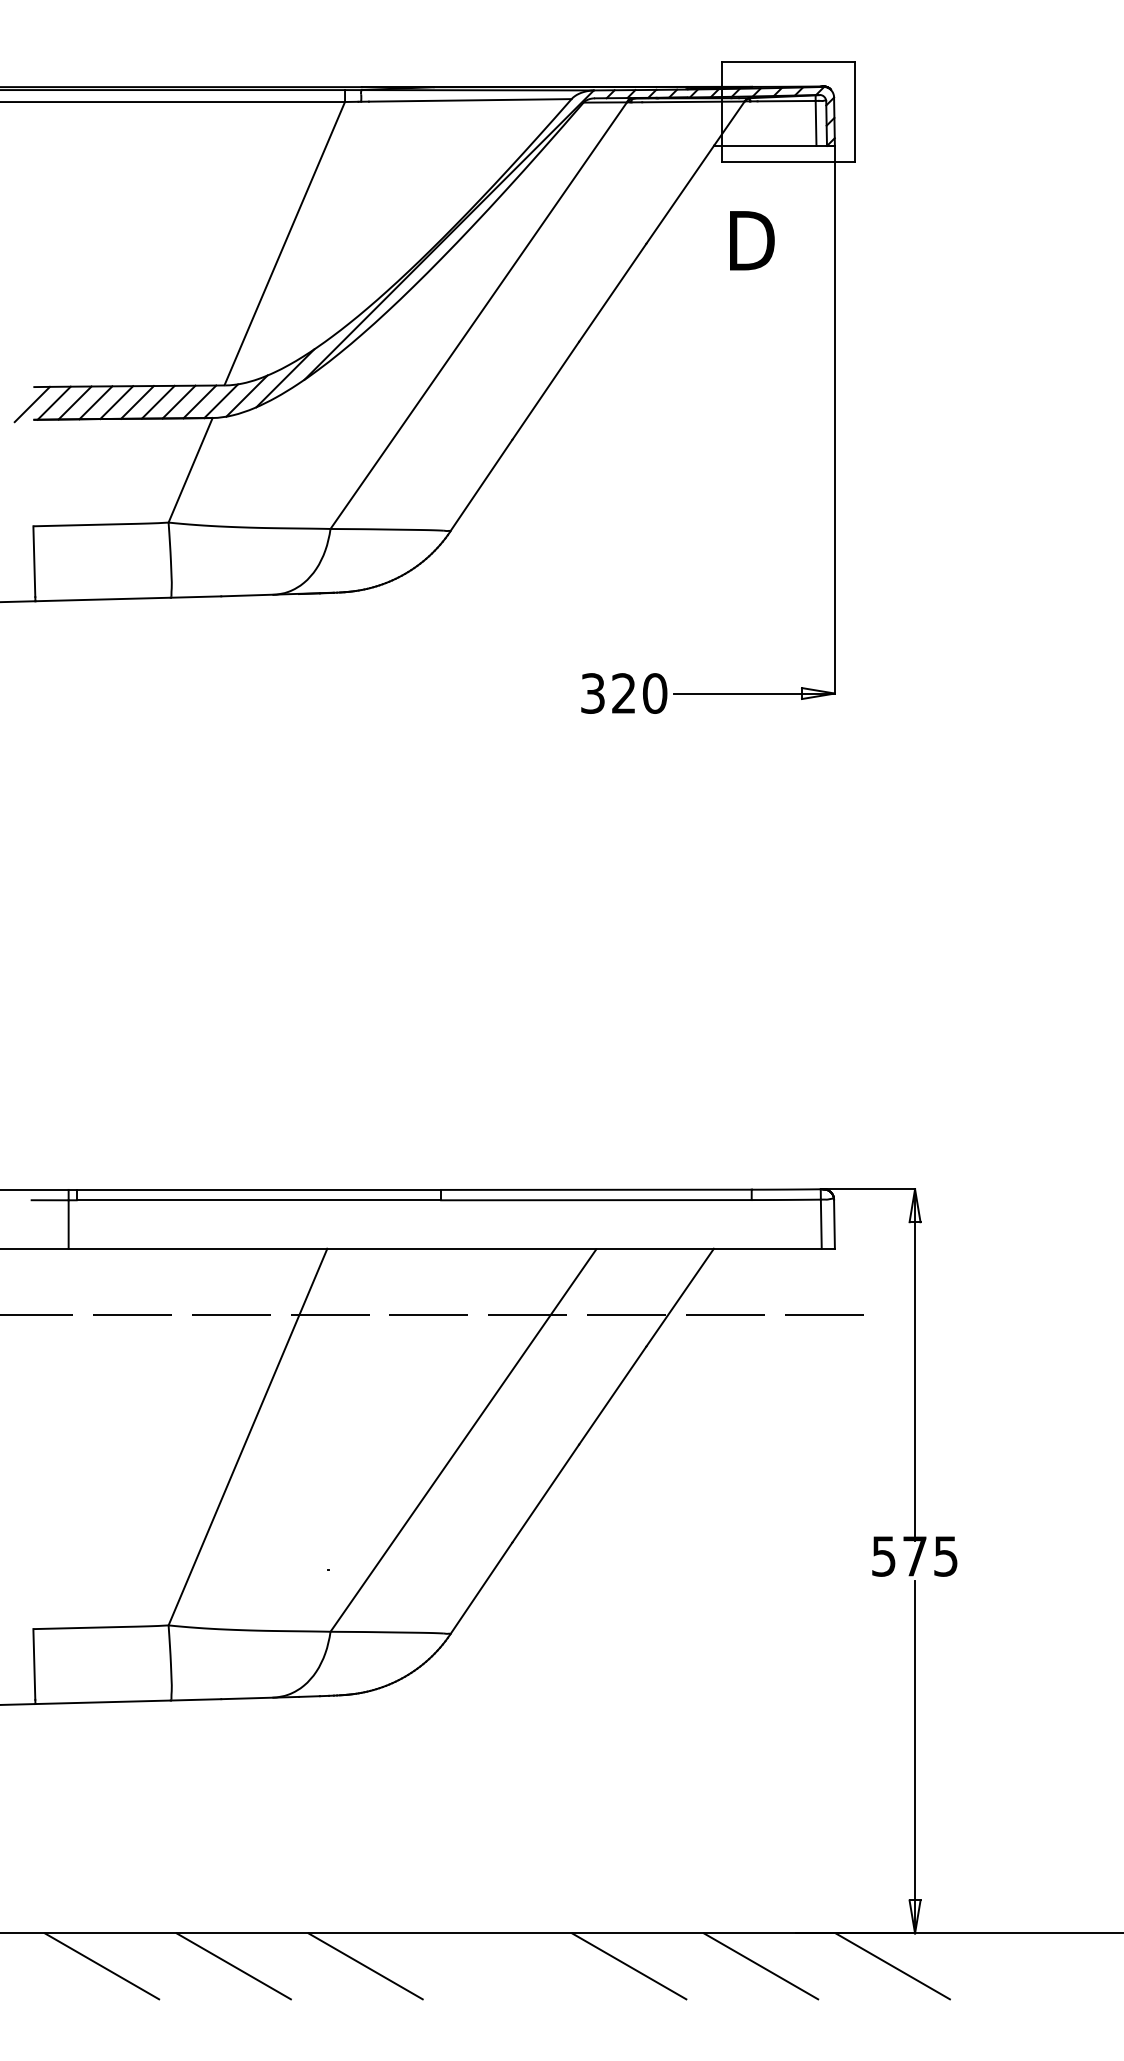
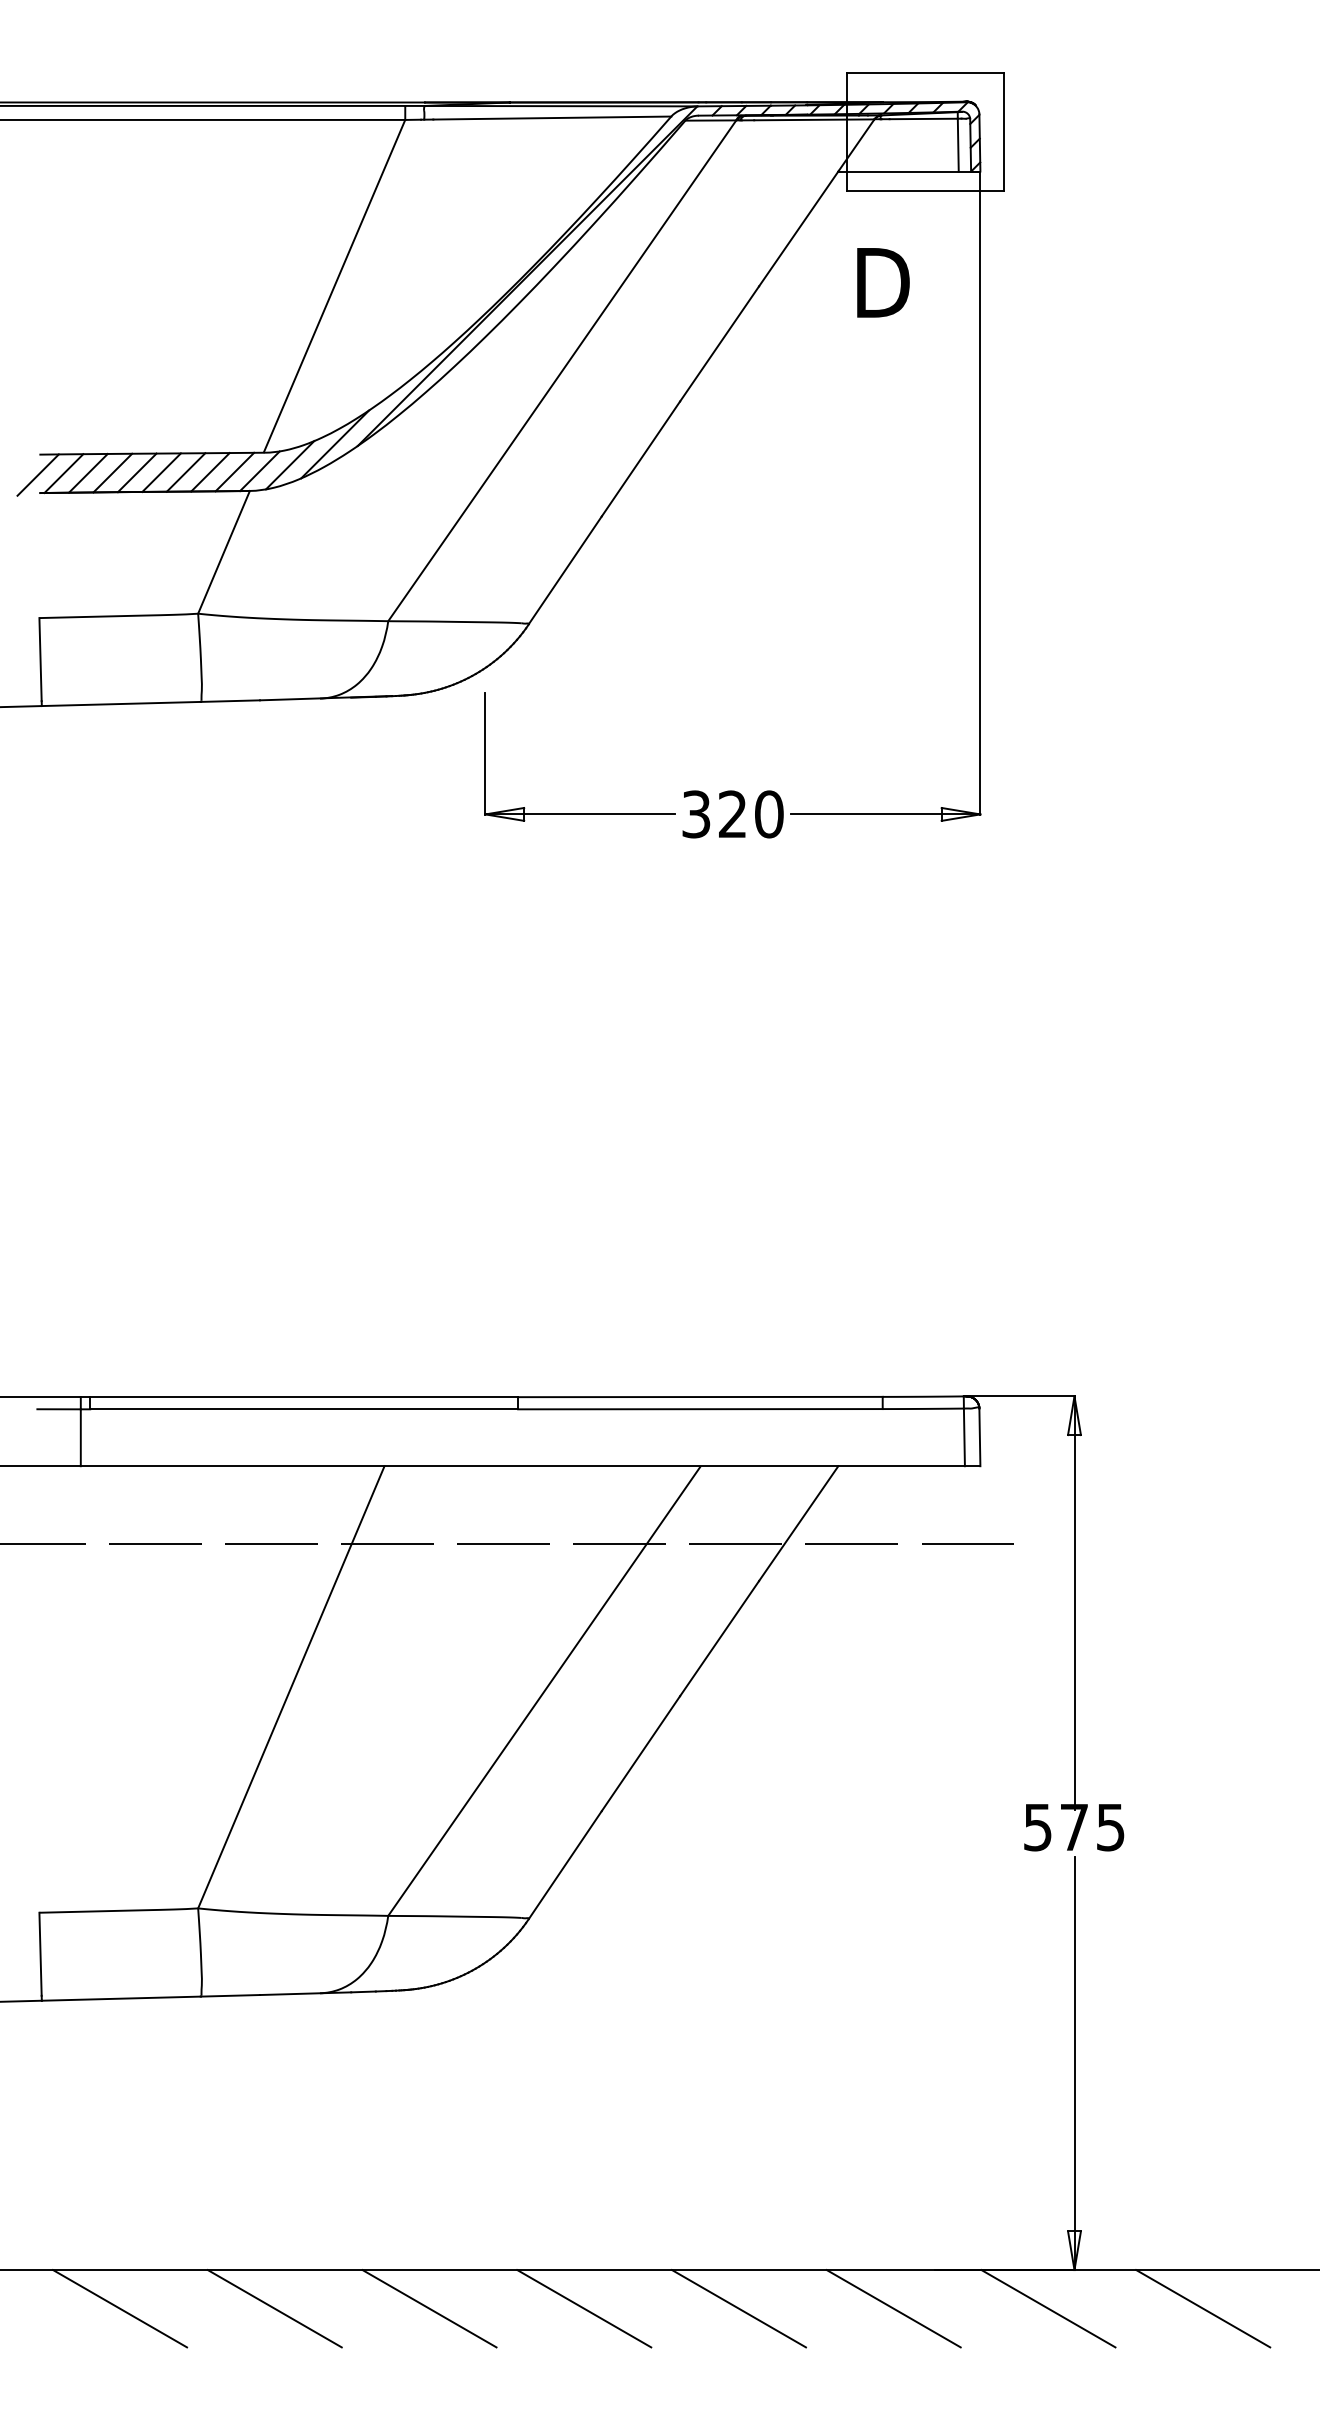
part: (493, 692) -> (579, 813), added
line: (497, 1966) -> (584, 2308), added
line: (1024, 1966) -> (1203, 2308), added

